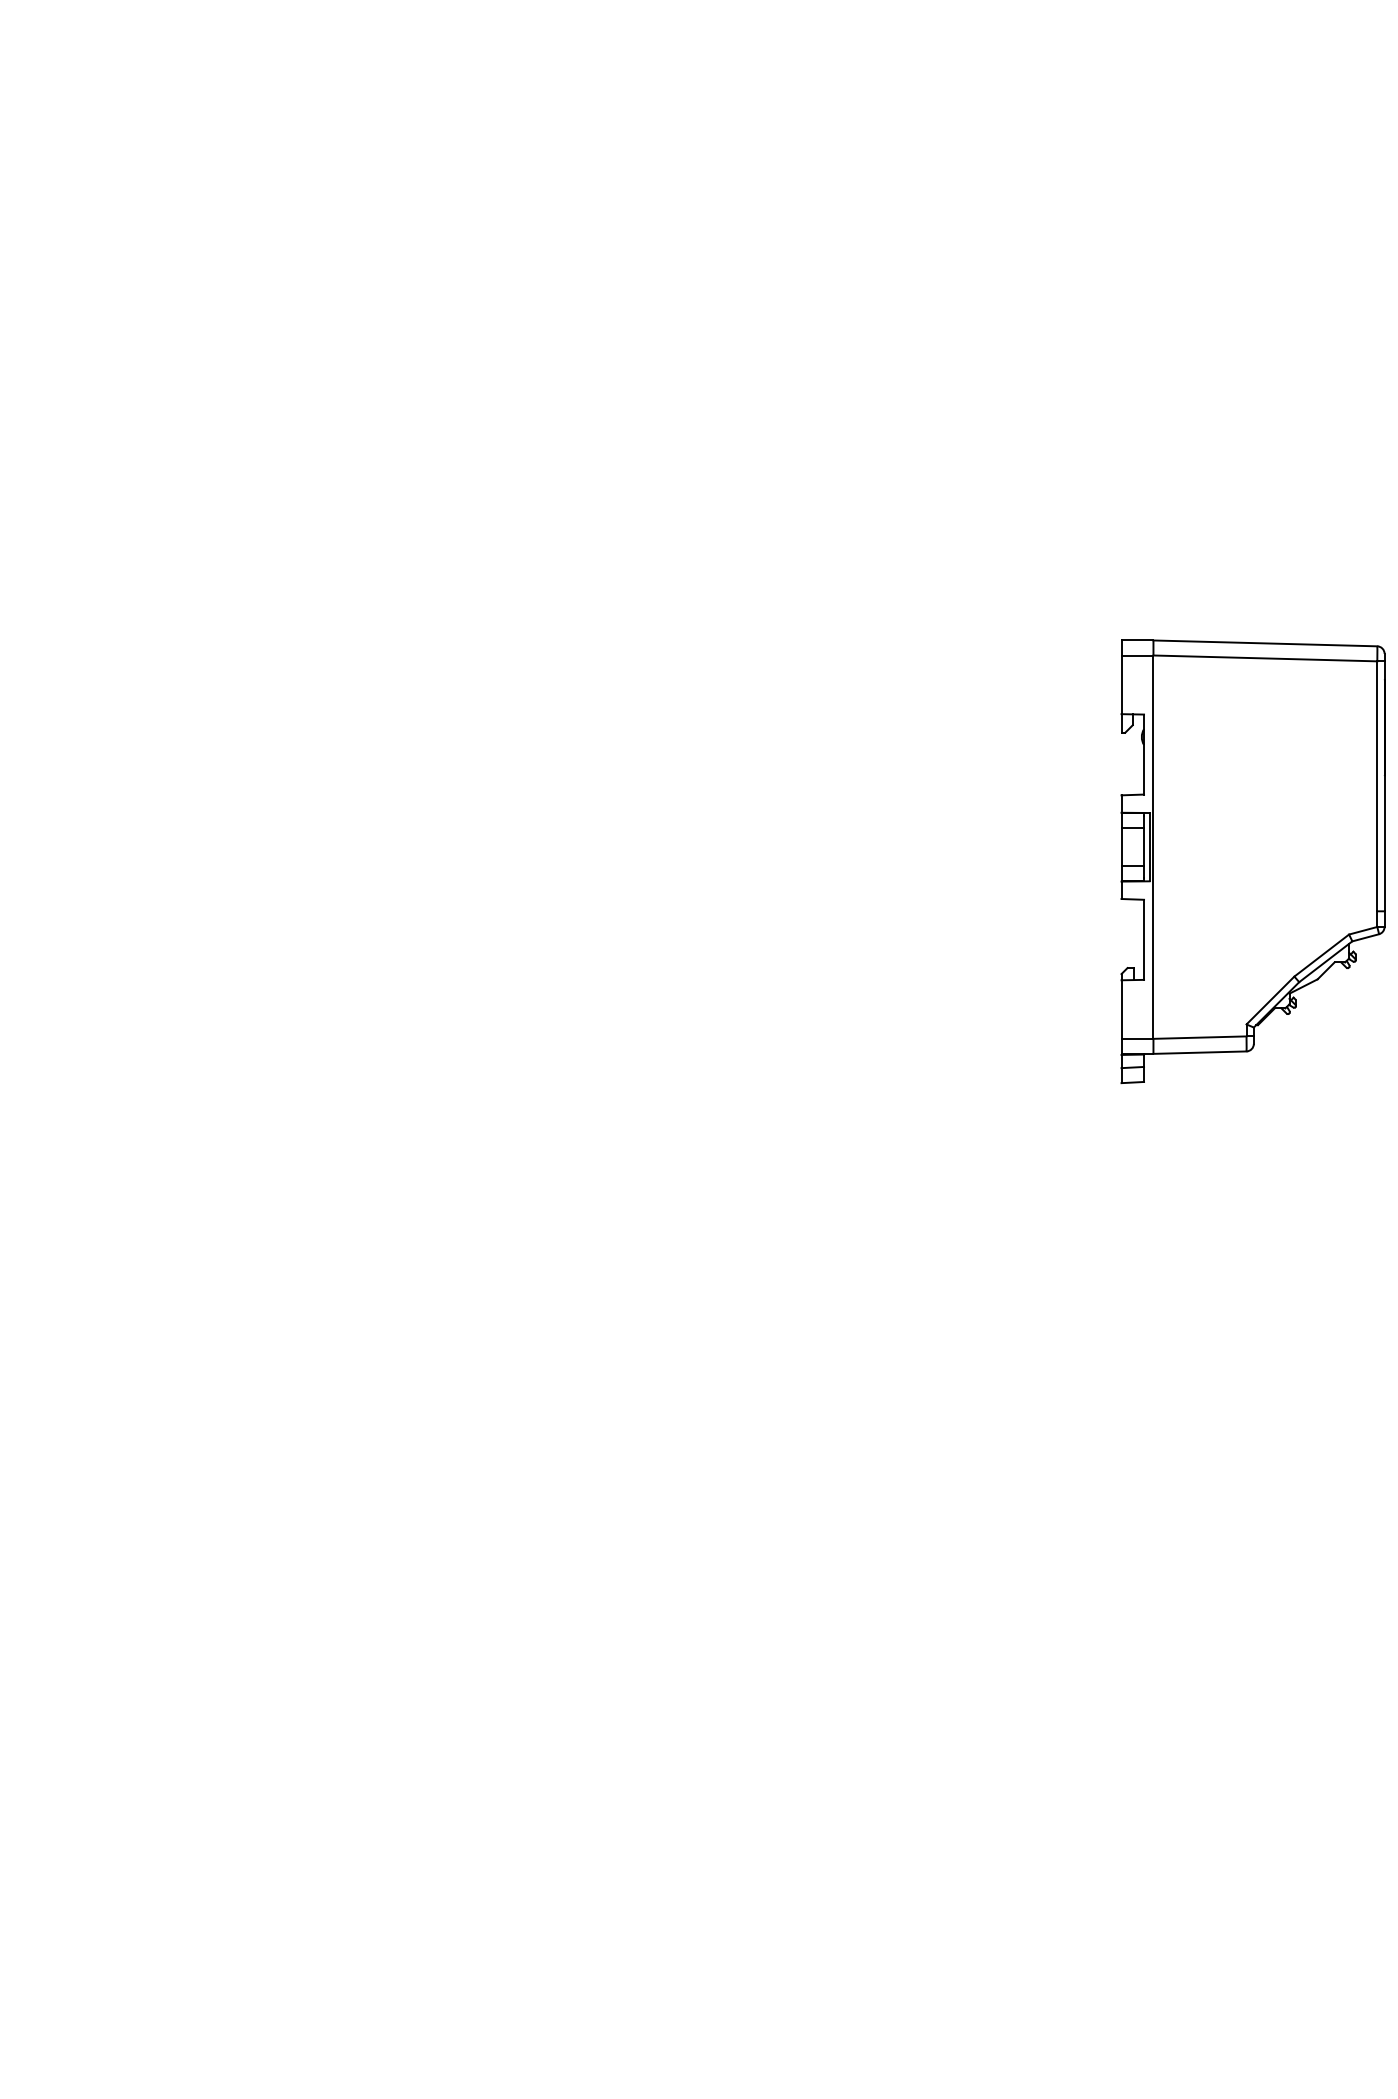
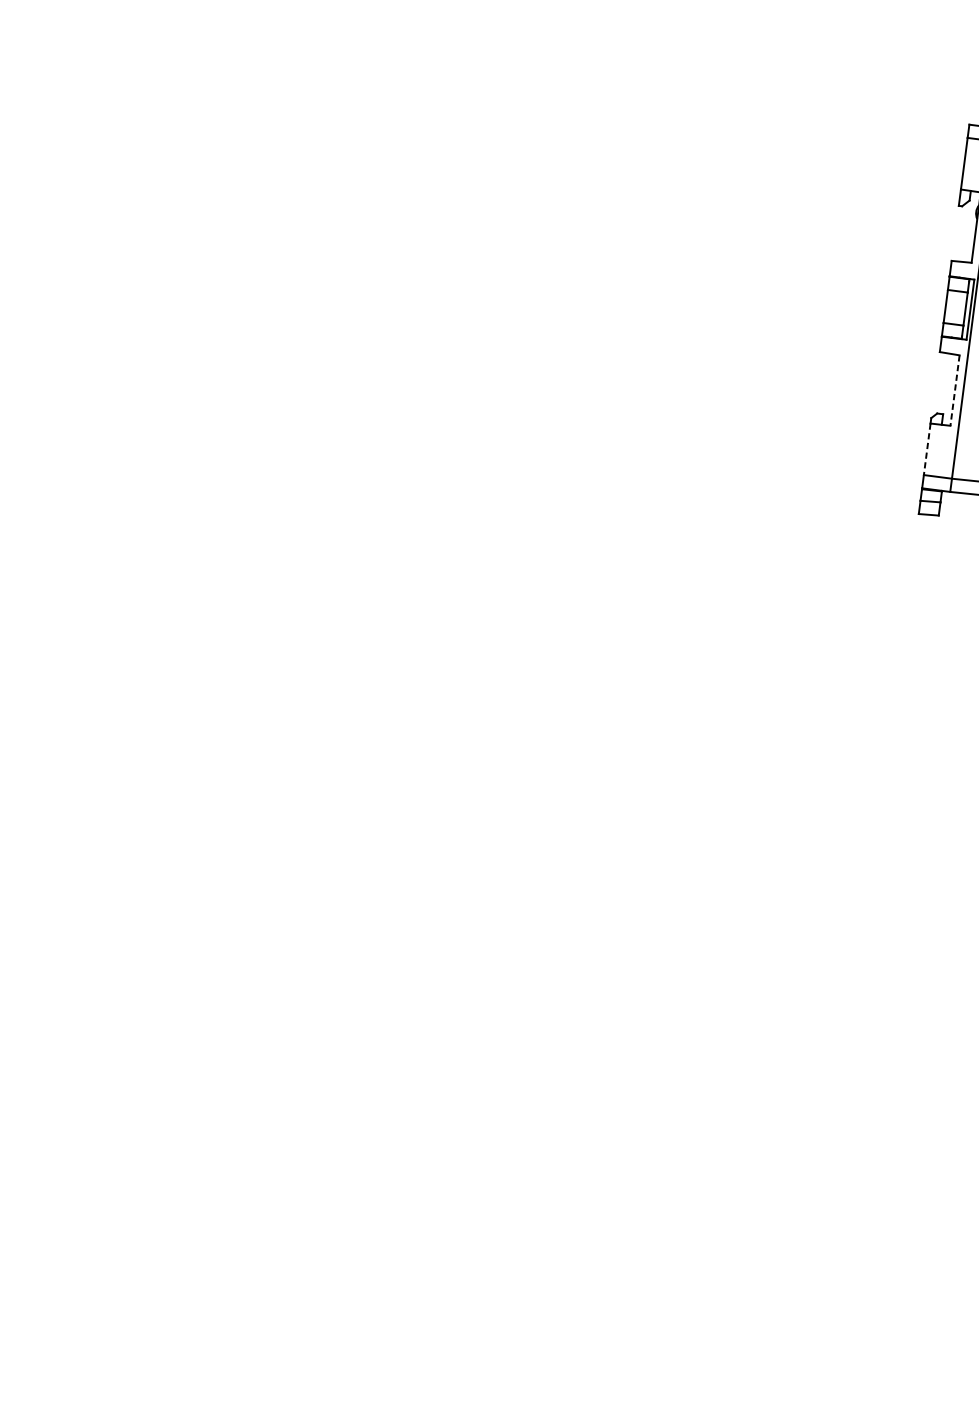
line: (1144, 940) -> (955, 391), solid -> dashed
line: (1121, 1010) -> (927, 450), solid -> dashed

